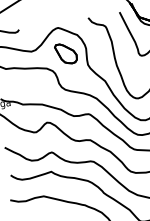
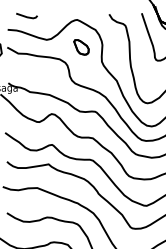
part: (66, 54) -> (81, 47), size x0.7

